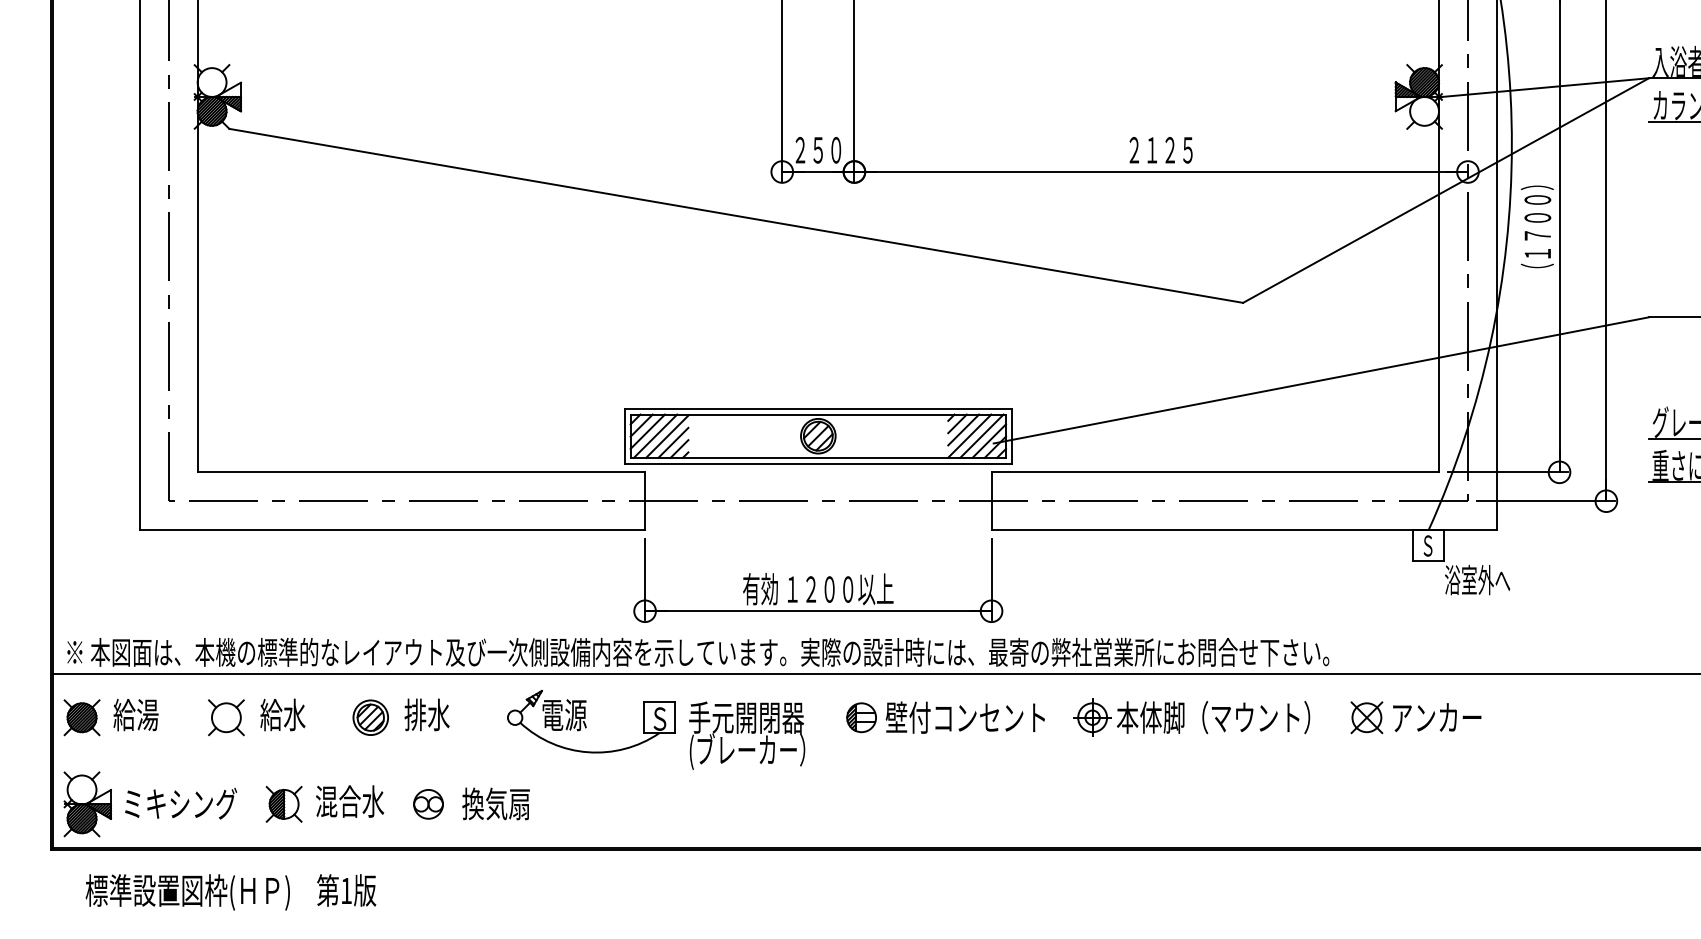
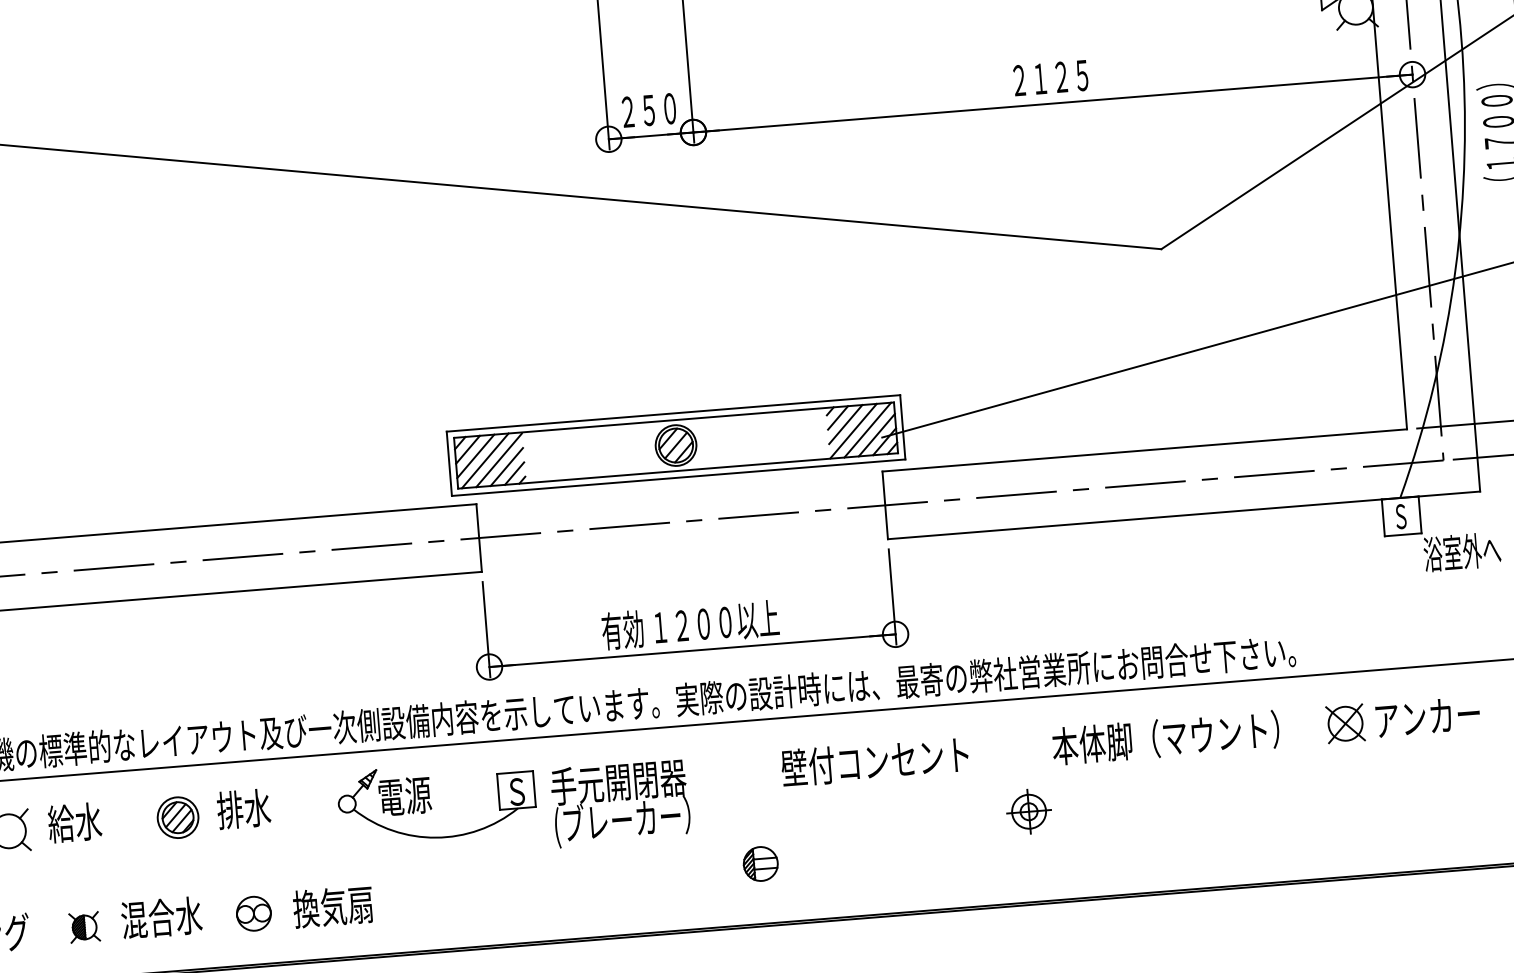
part: (861, 717) -> (760, 863), moved
part: (1092, 717) -> (1028, 811), moved
part: (283, 804) -> (83, 927), size x0.7

